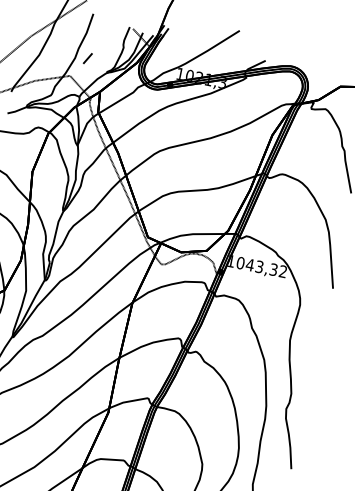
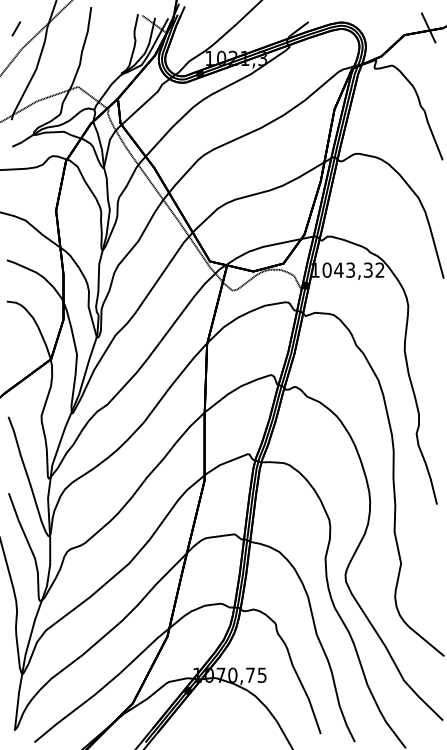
line: (88, 58) -> (16, 28), moved

